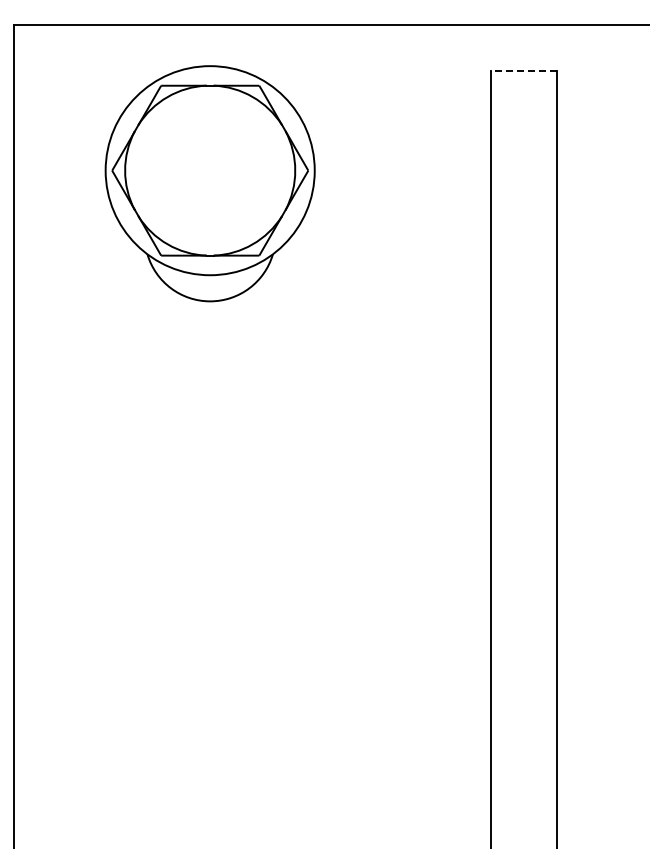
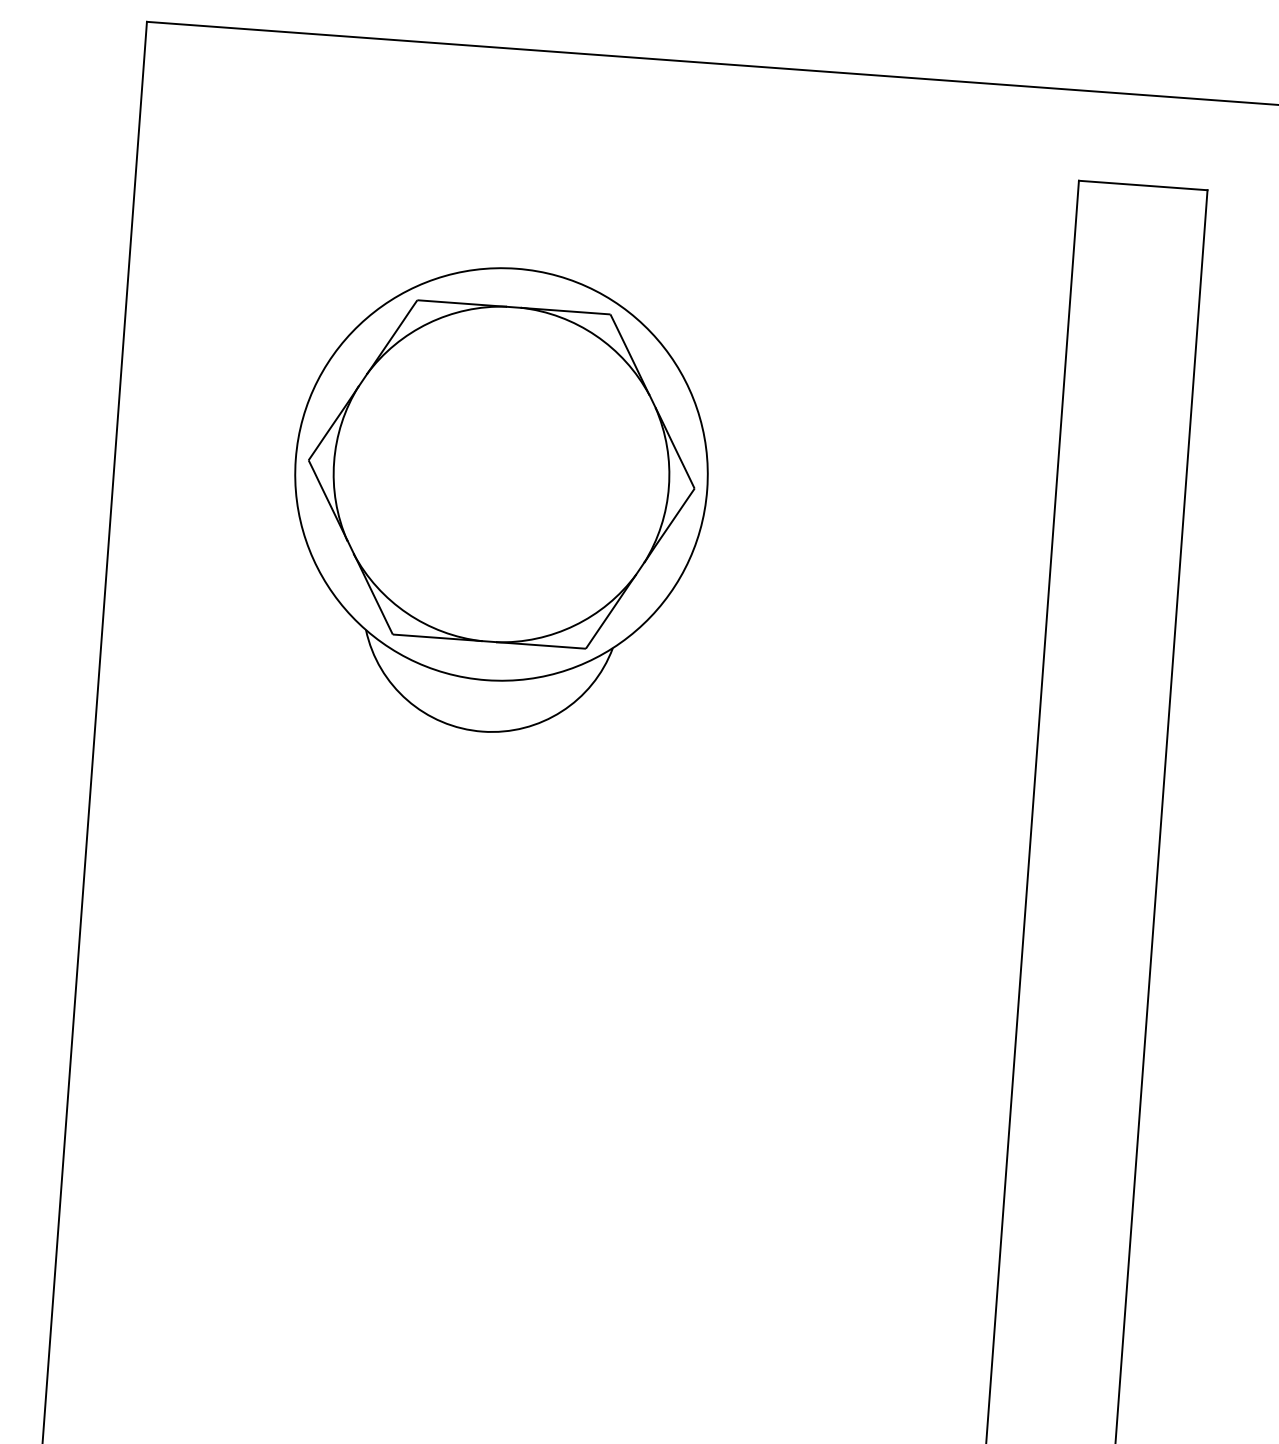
line: (523, 70) -> (1142, 184), dashed -> solid
part: (209, 183) -> (498, 499), moved

